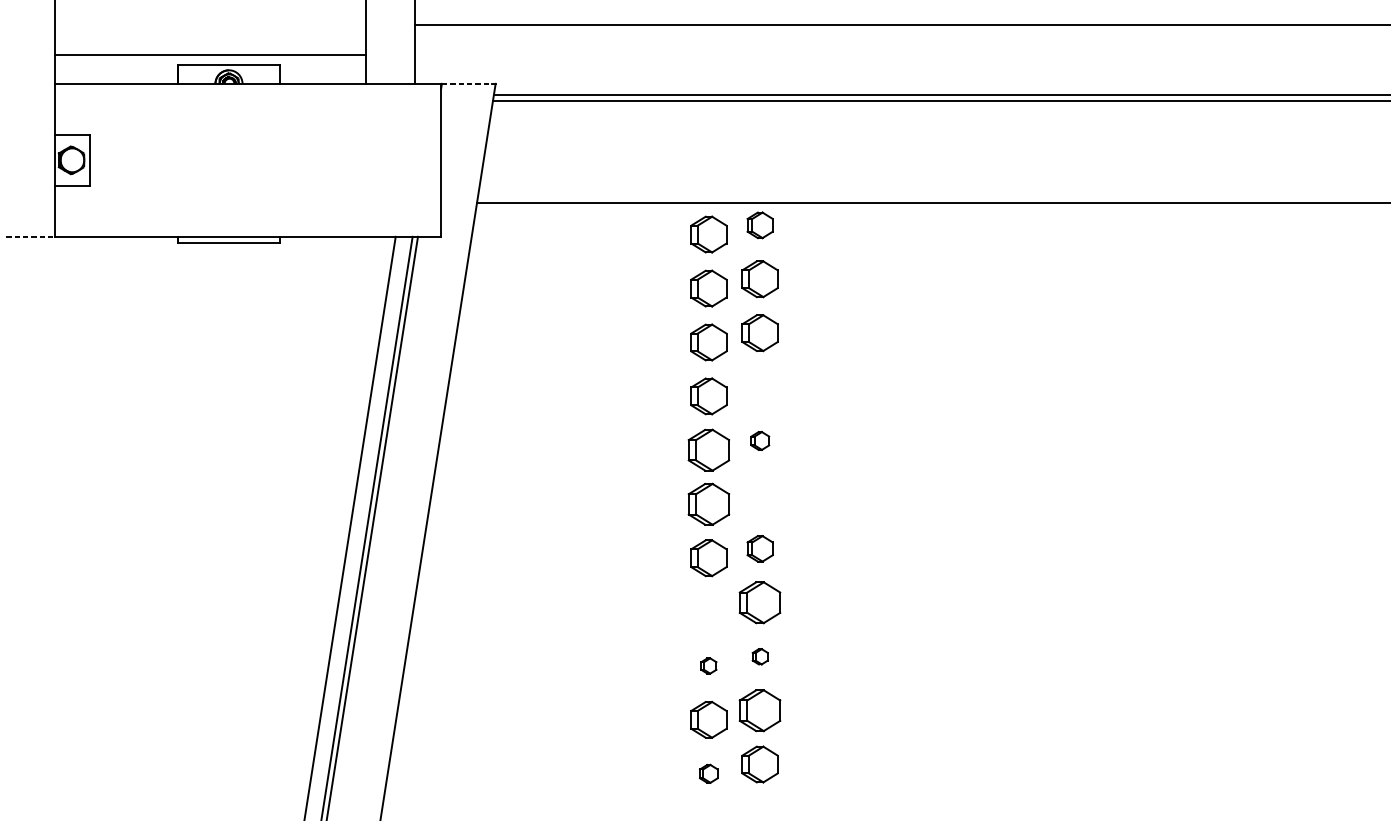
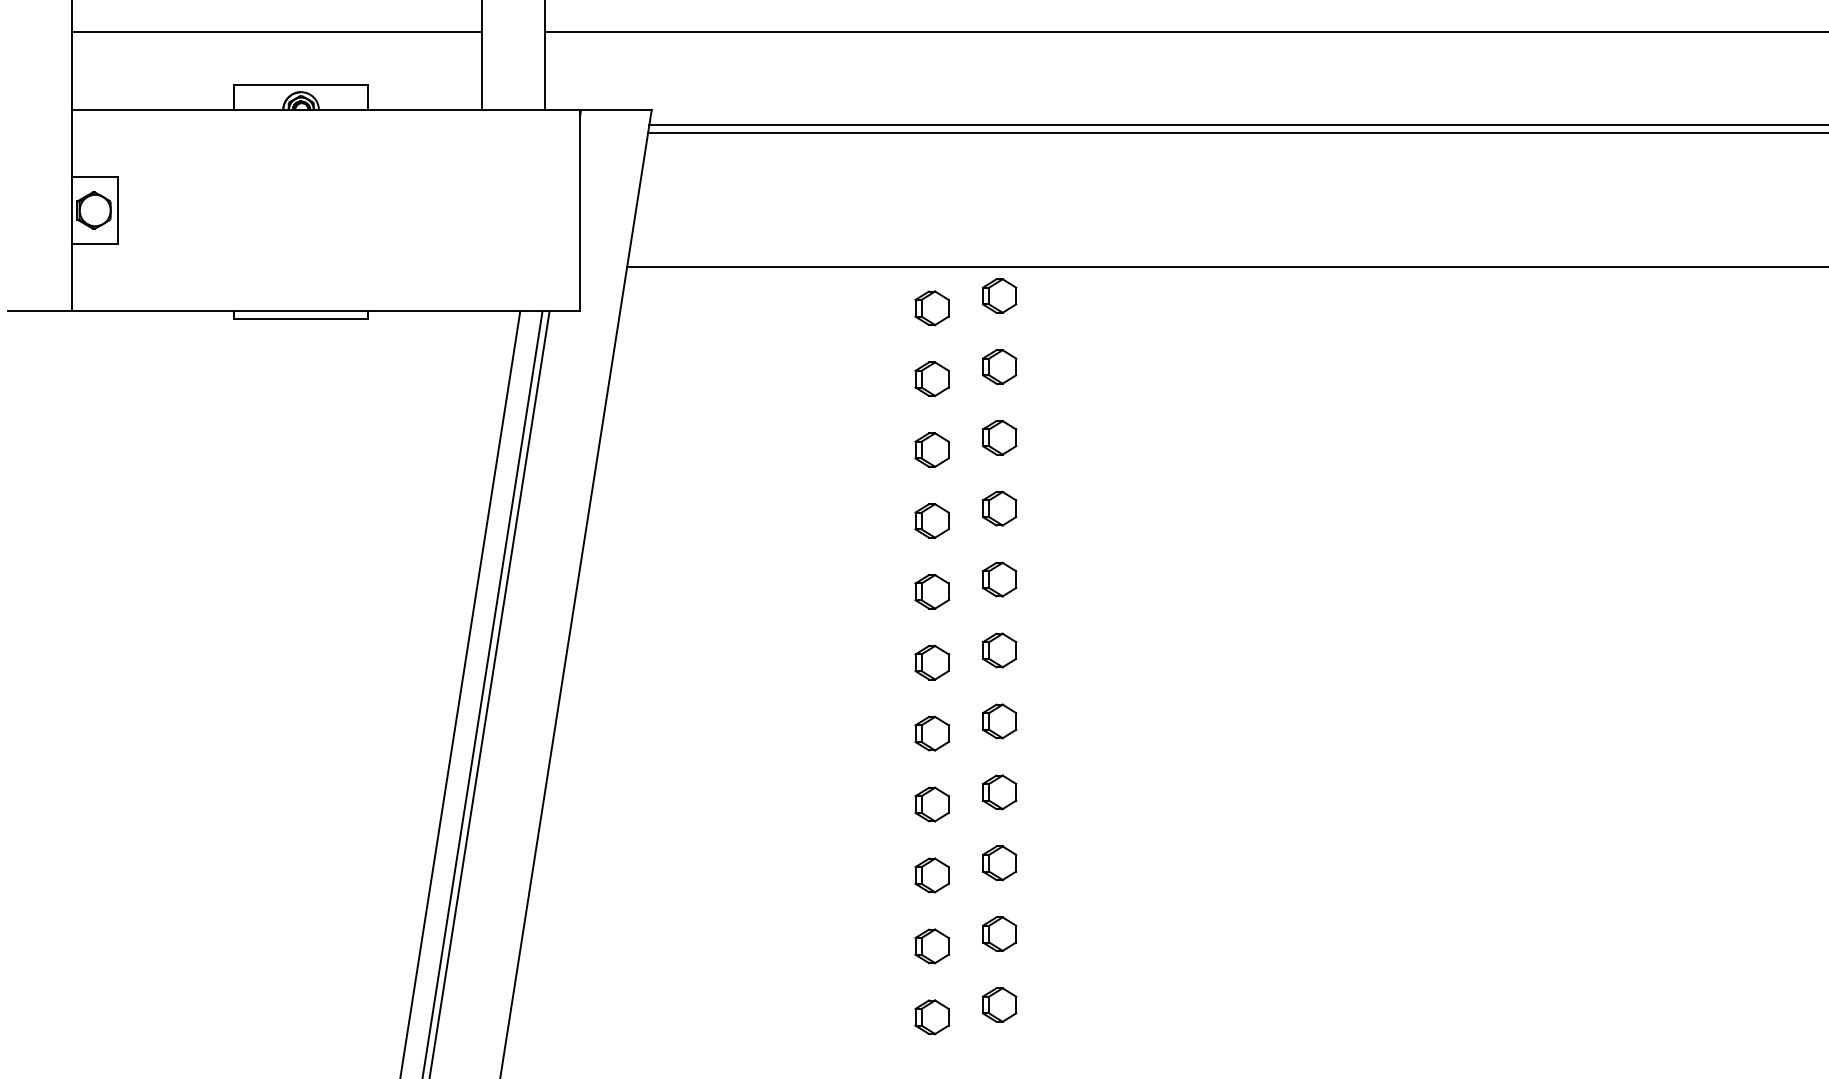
line: (210, 55) -> (276, 32), moved
line: (466, 83) -> (613, 109), dashed -> solid
part: (708, 234) -> (931, 308), size x0.71
line: (30, 237) -> (39, 311), dashed -> solid
part: (760, 278) -> (999, 366), size x0.71
part: (708, 288) -> (931, 378), size x0.71
part: (760, 332) -> (999, 437), size x0.71
part: (708, 342) -> (931, 449), size x0.71
part: (760, 386) -> (999, 508), added
part: (708, 396) -> (931, 520), size x0.71
part: (760, 440) -> (999, 579), size x1.43
part: (708, 450) -> (931, 591), size x0.62
part: (760, 494) -> (999, 650), added
part: (708, 504) -> (931, 662), size x0.62
part: (708, 558) -> (931, 733), size x0.71
part: (760, 602) -> (999, 792), size x0.62
part: (708, 612) -> (931, 804), added
part: (760, 656) -> (999, 863), size x1.67
part: (708, 666) -> (931, 875), size x1.67
part: (760, 710) -> (999, 933), size x0.62
part: (708, 720) -> (931, 946), size x0.71
part: (760, 764) -> (999, 1004), size x0.71
part: (708, 774) -> (931, 1017), size x1.43

